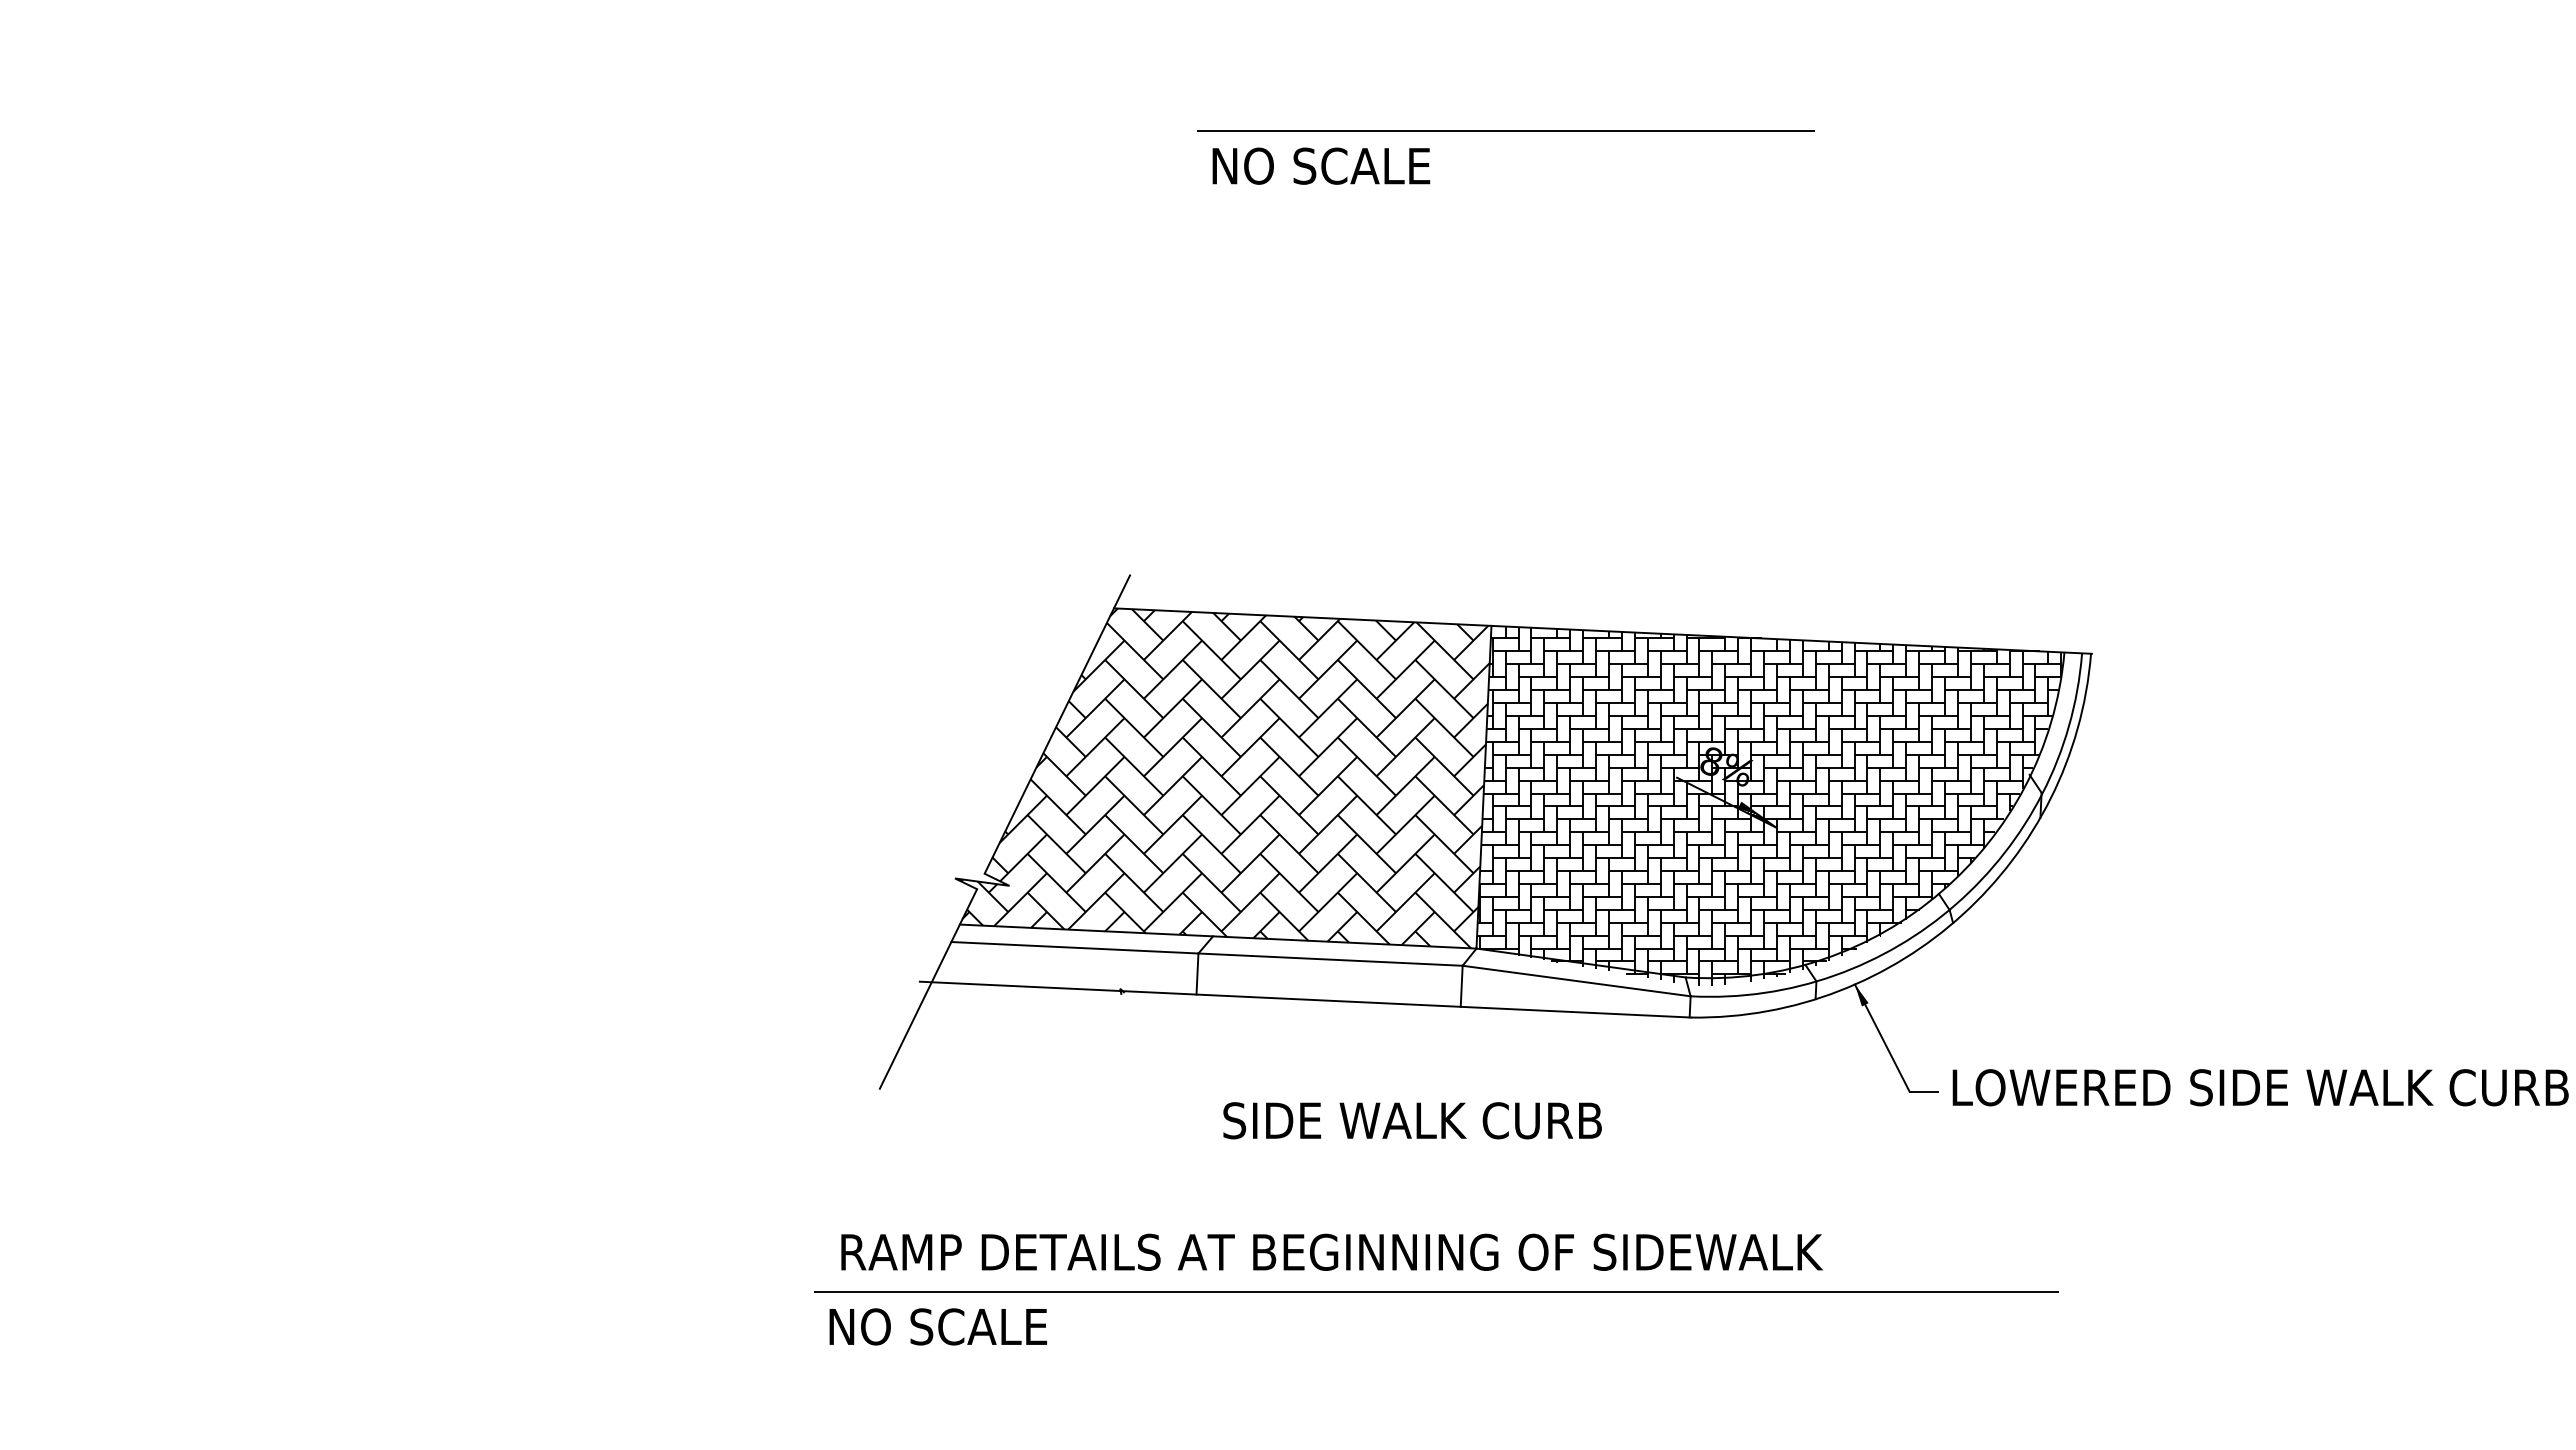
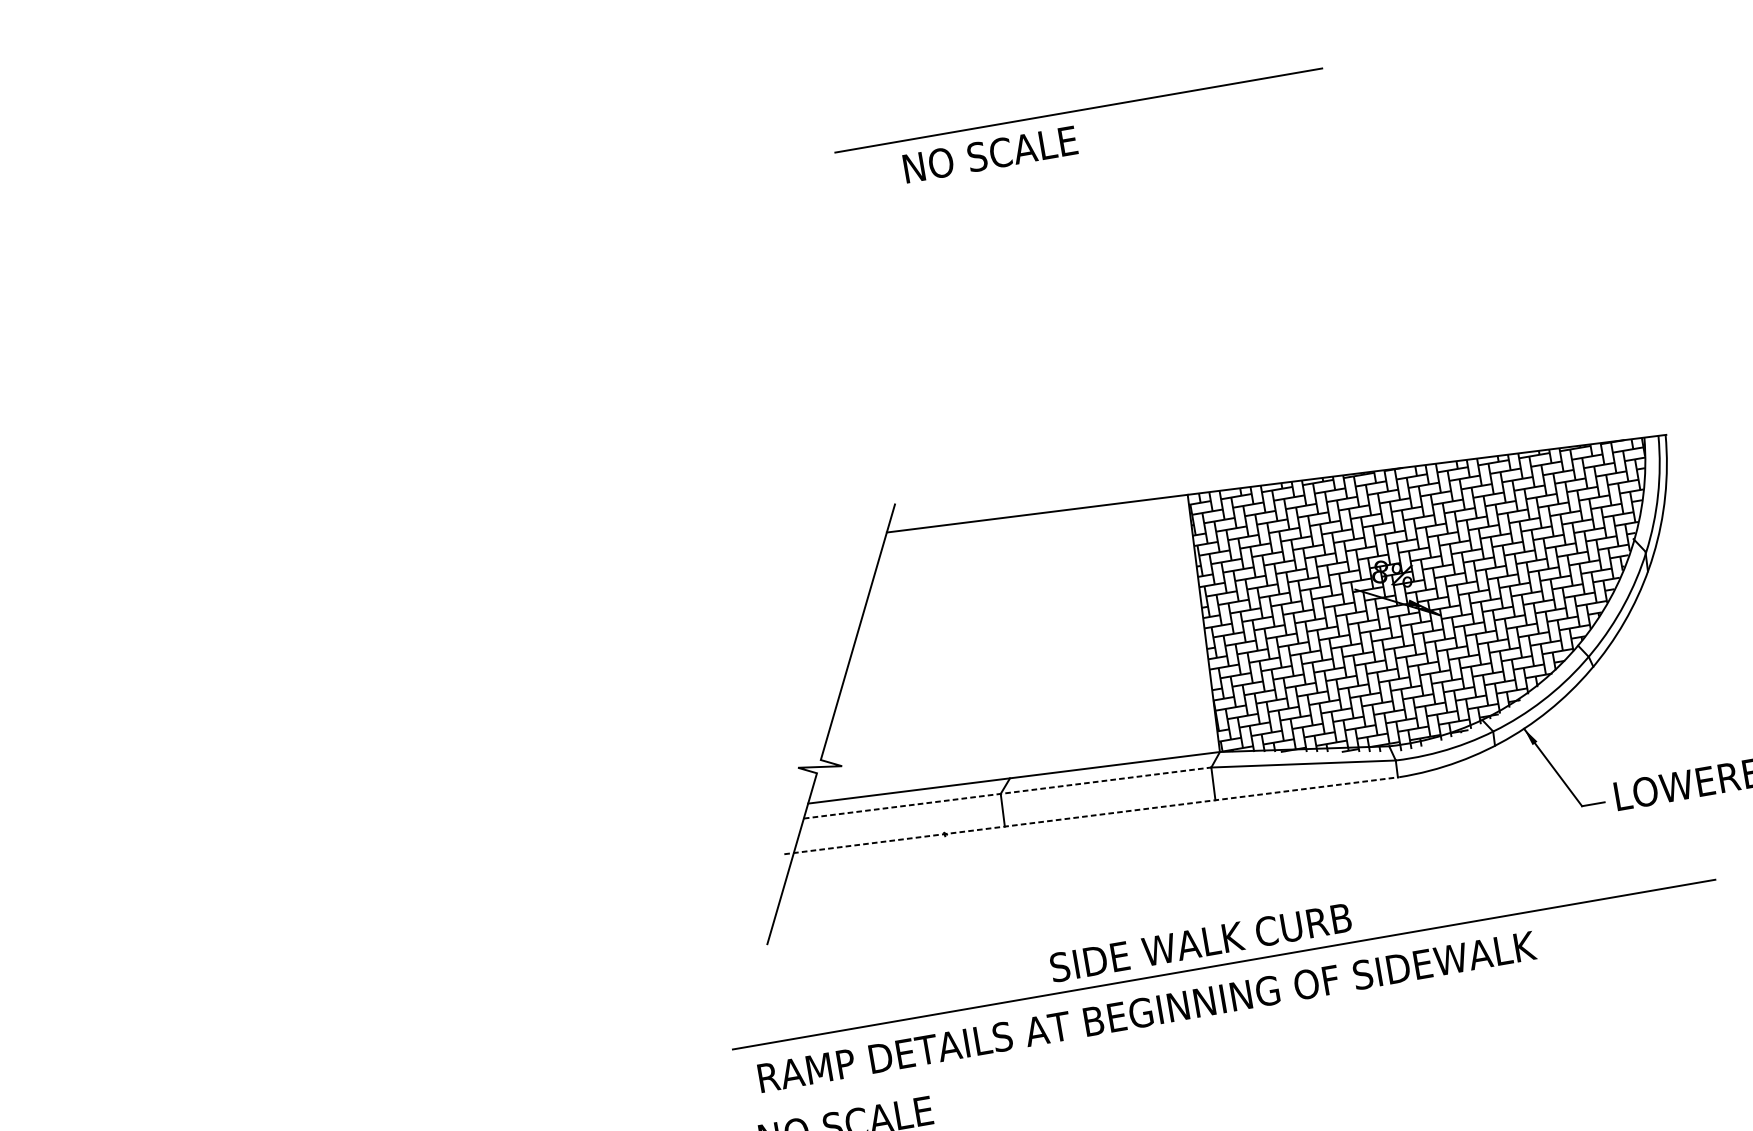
line: (1505, 130) -> (1078, 110), moved
hatch: (1225, 778) -> (998, 651), removed
line: (1207, 953) -> (1007, 792), solid -> dashed
line: (1306, 999) -> (1092, 815), solid -> dashed
text: (1412, 1120) -> (1200, 942), moved
line: (1436, 1291) -> (1224, 964), moved

